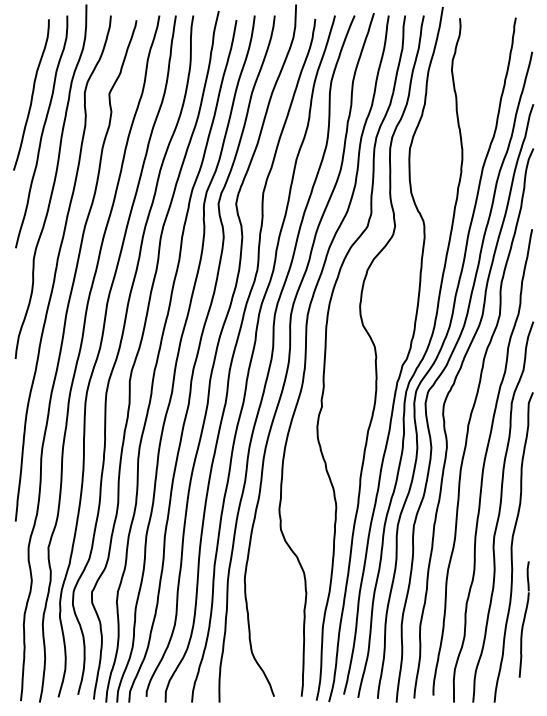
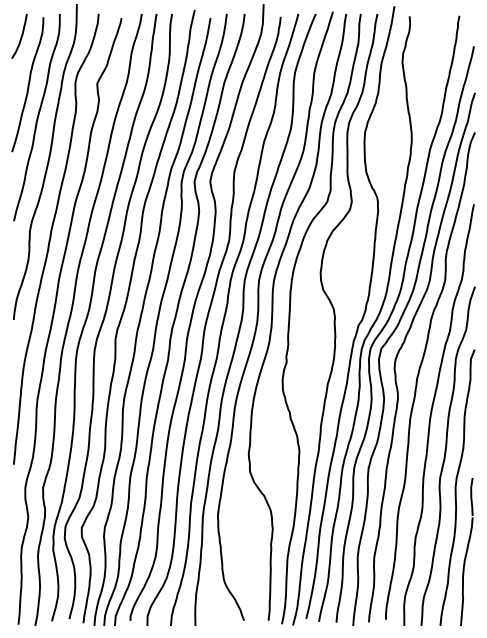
curve: (23, 40) -> (20, 36), added
part: (523, 618) -> (466, 551), size x1.43

